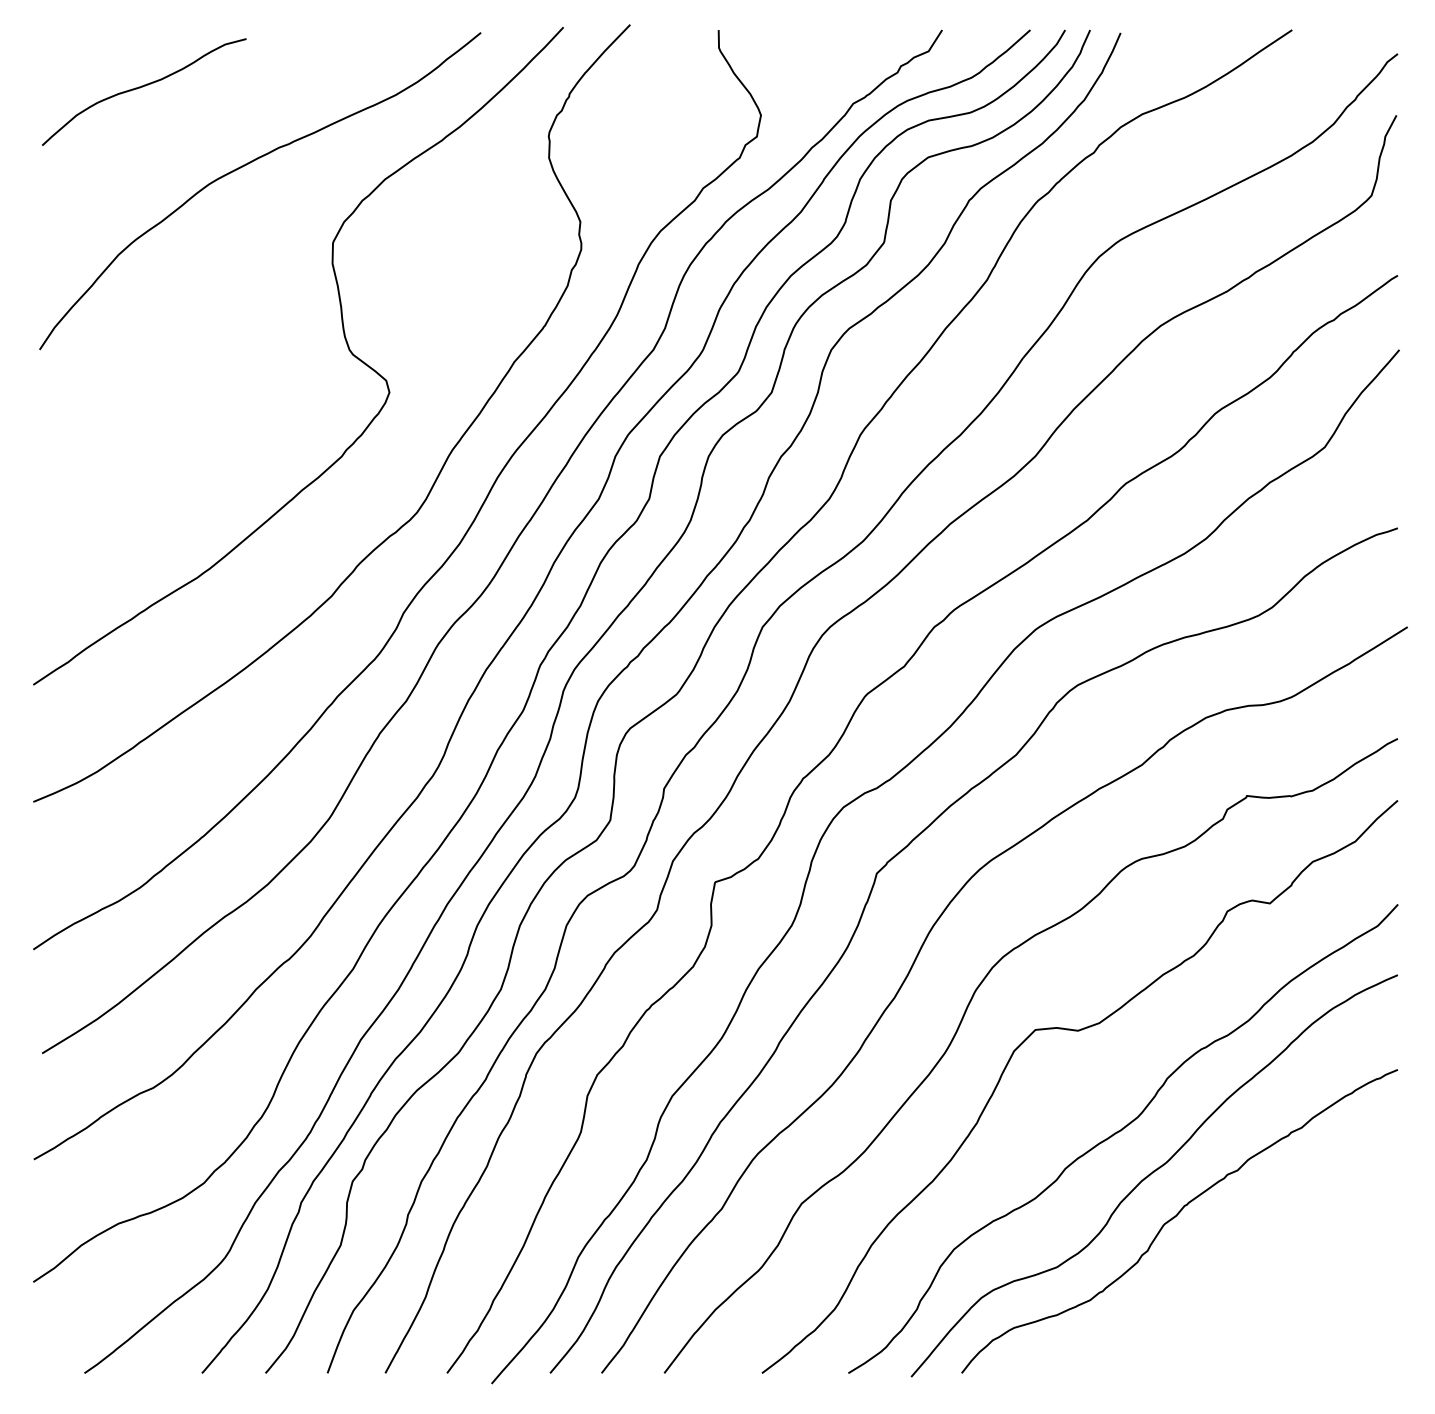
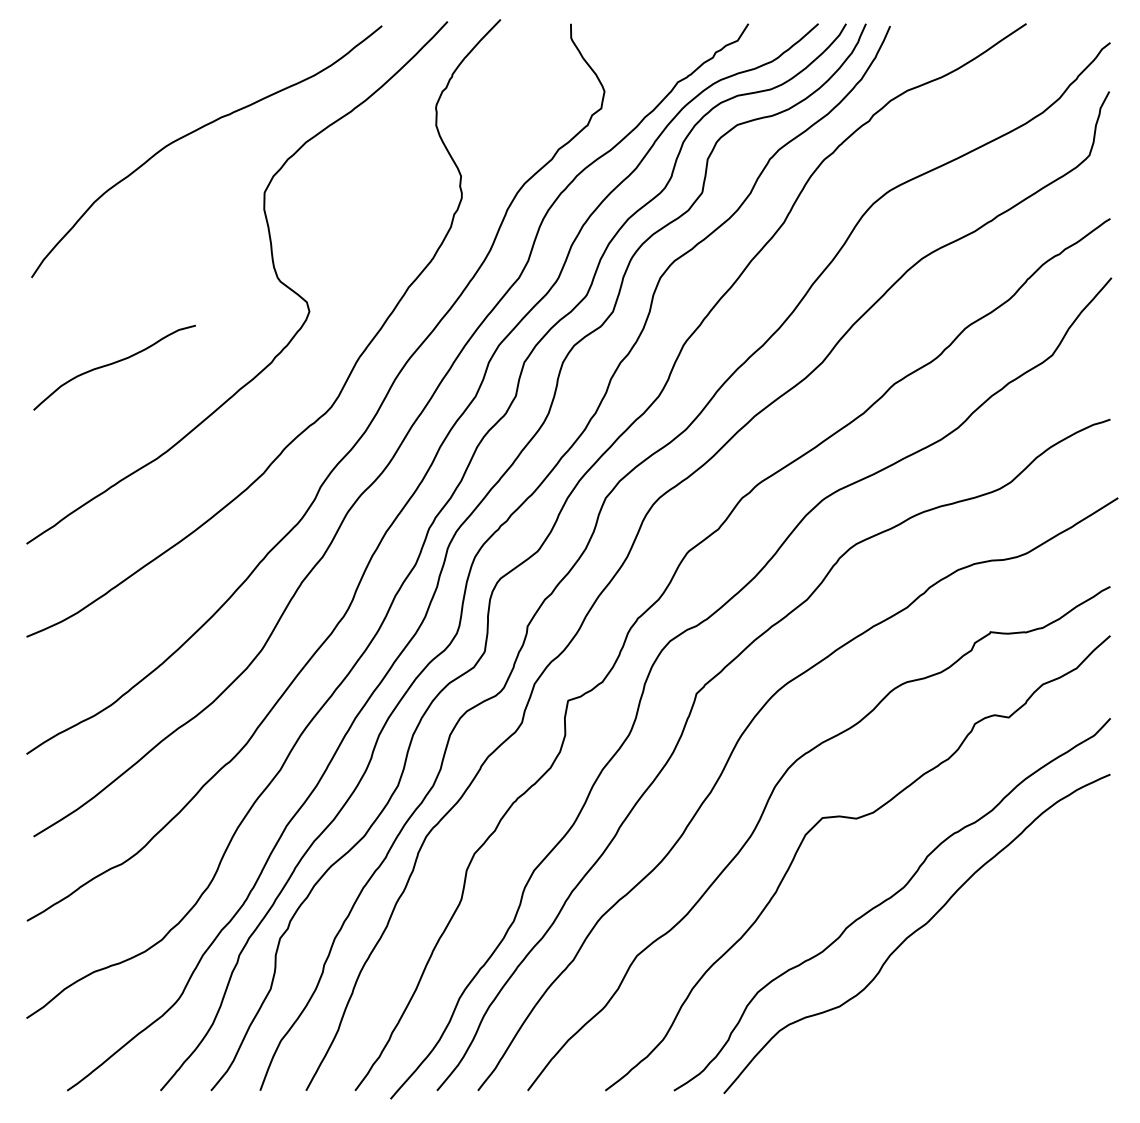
curve: (142, 87) -> (113, 364), moved
curve: (1177, 1216) -> (935, 966), removed

